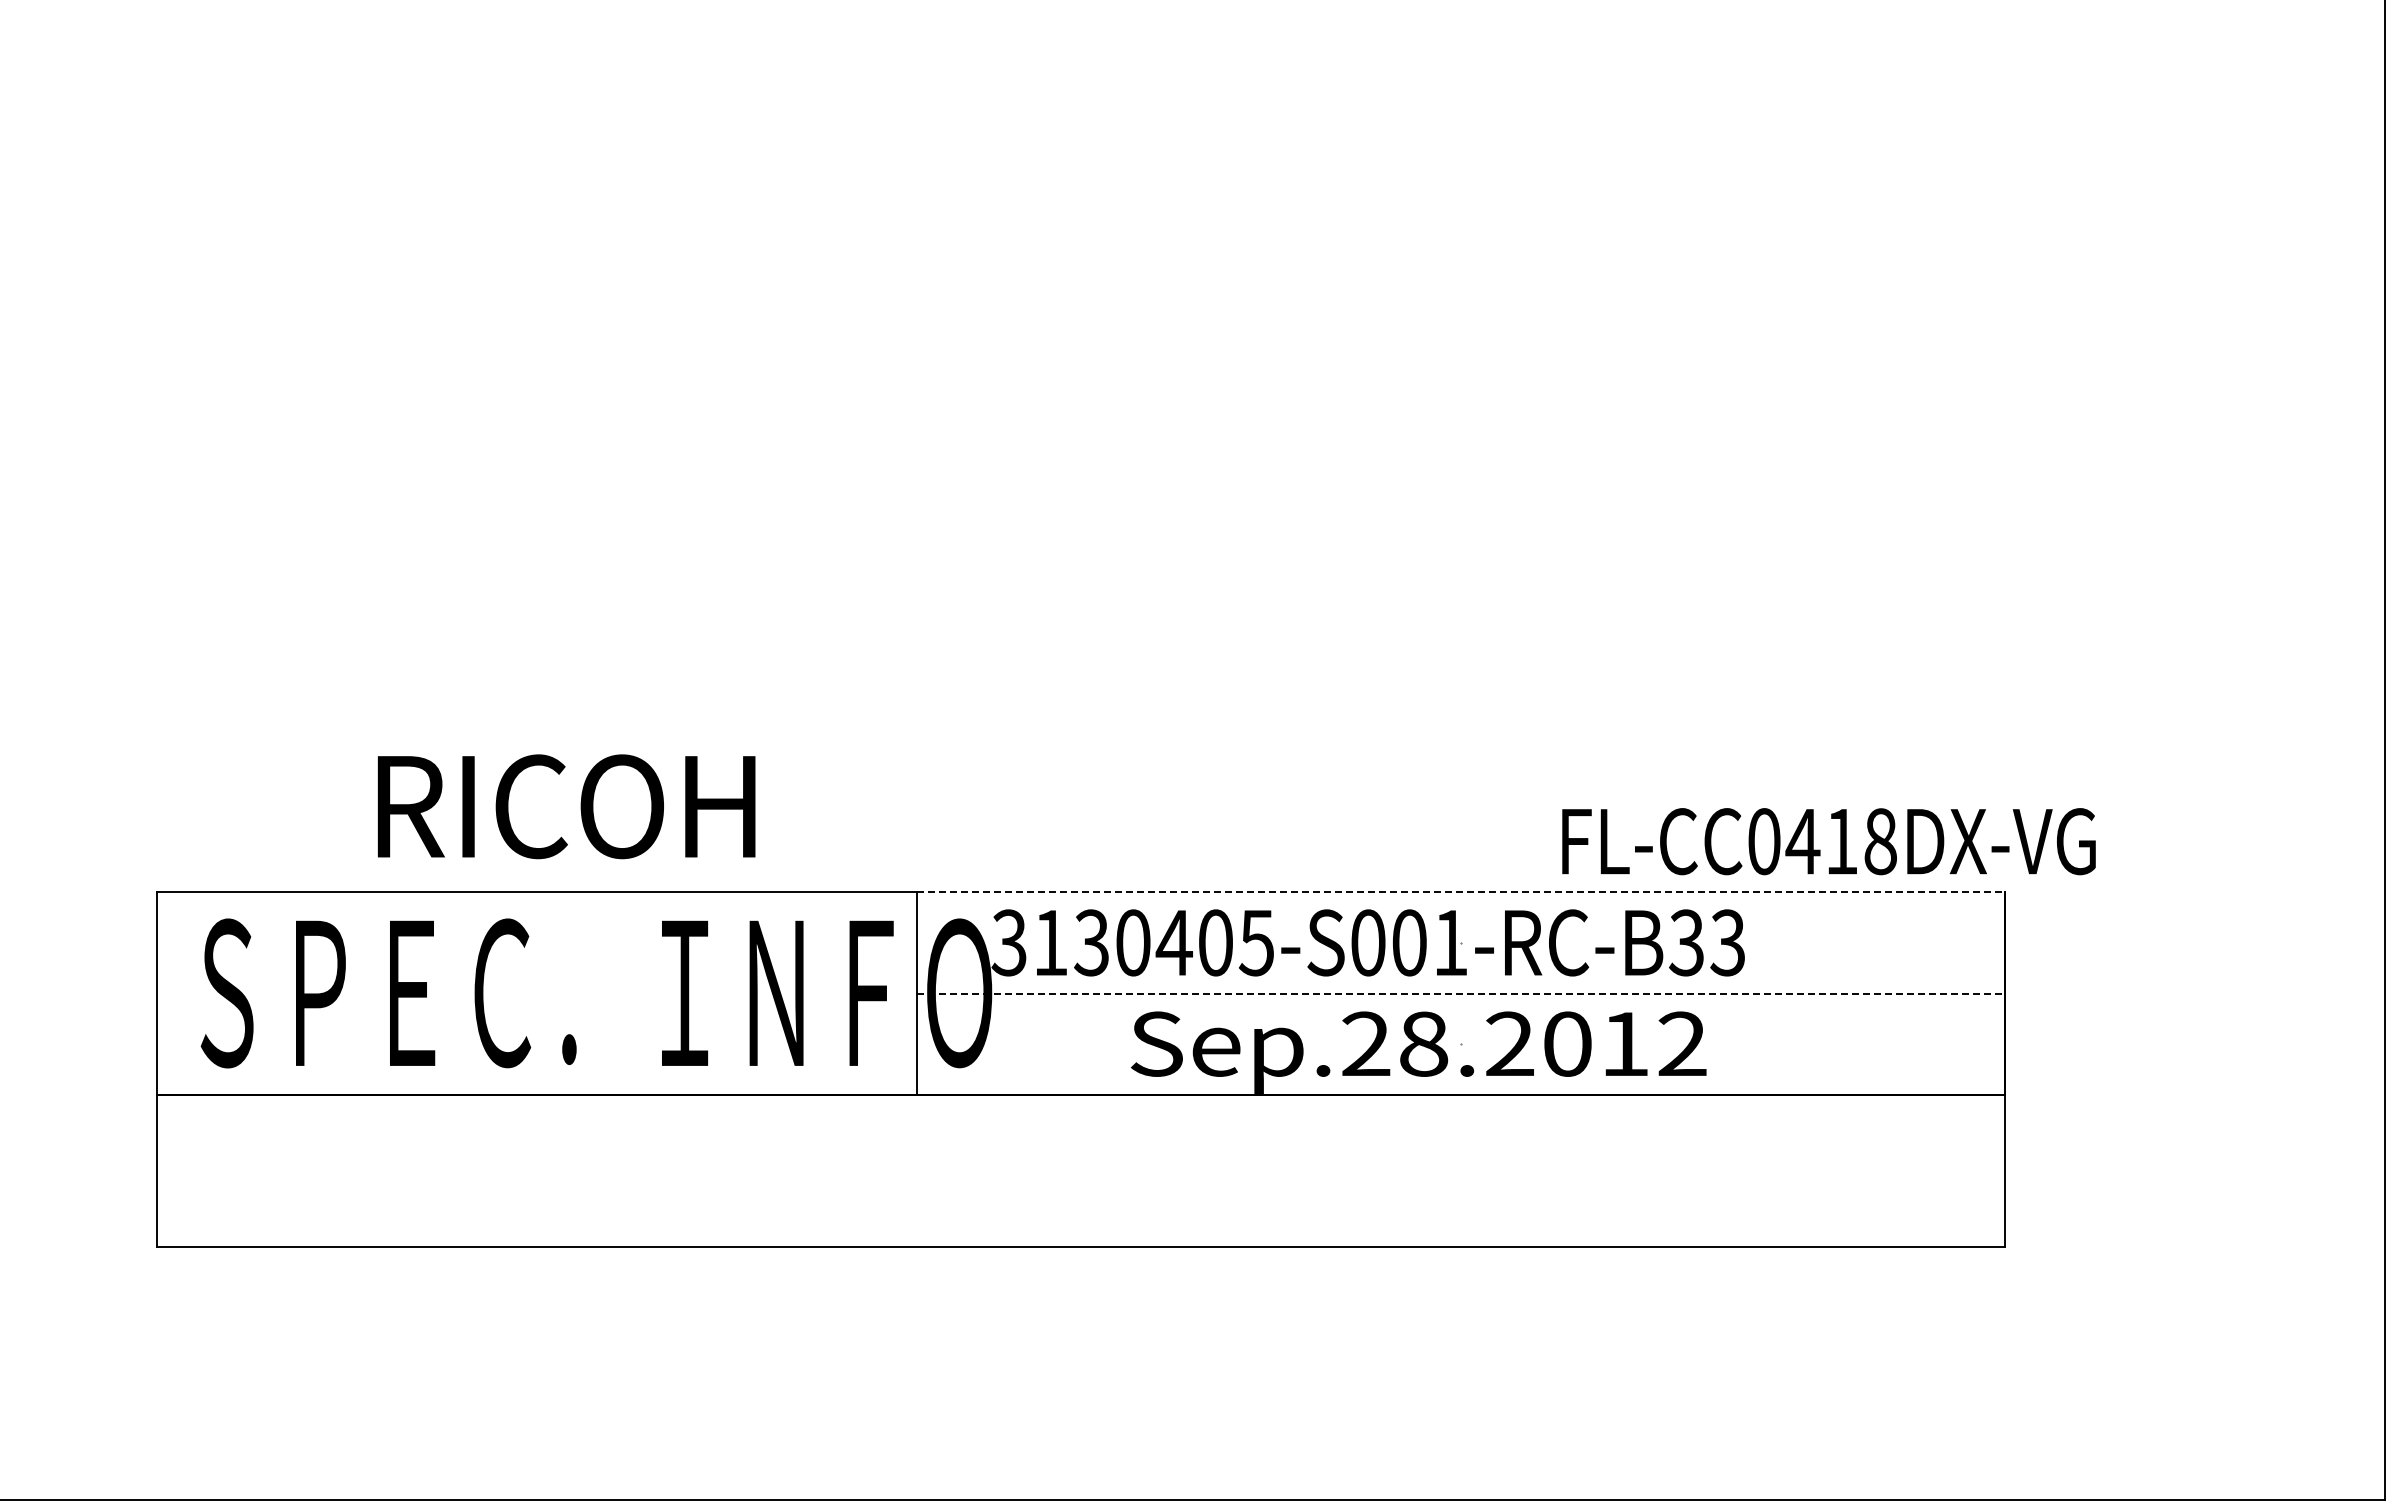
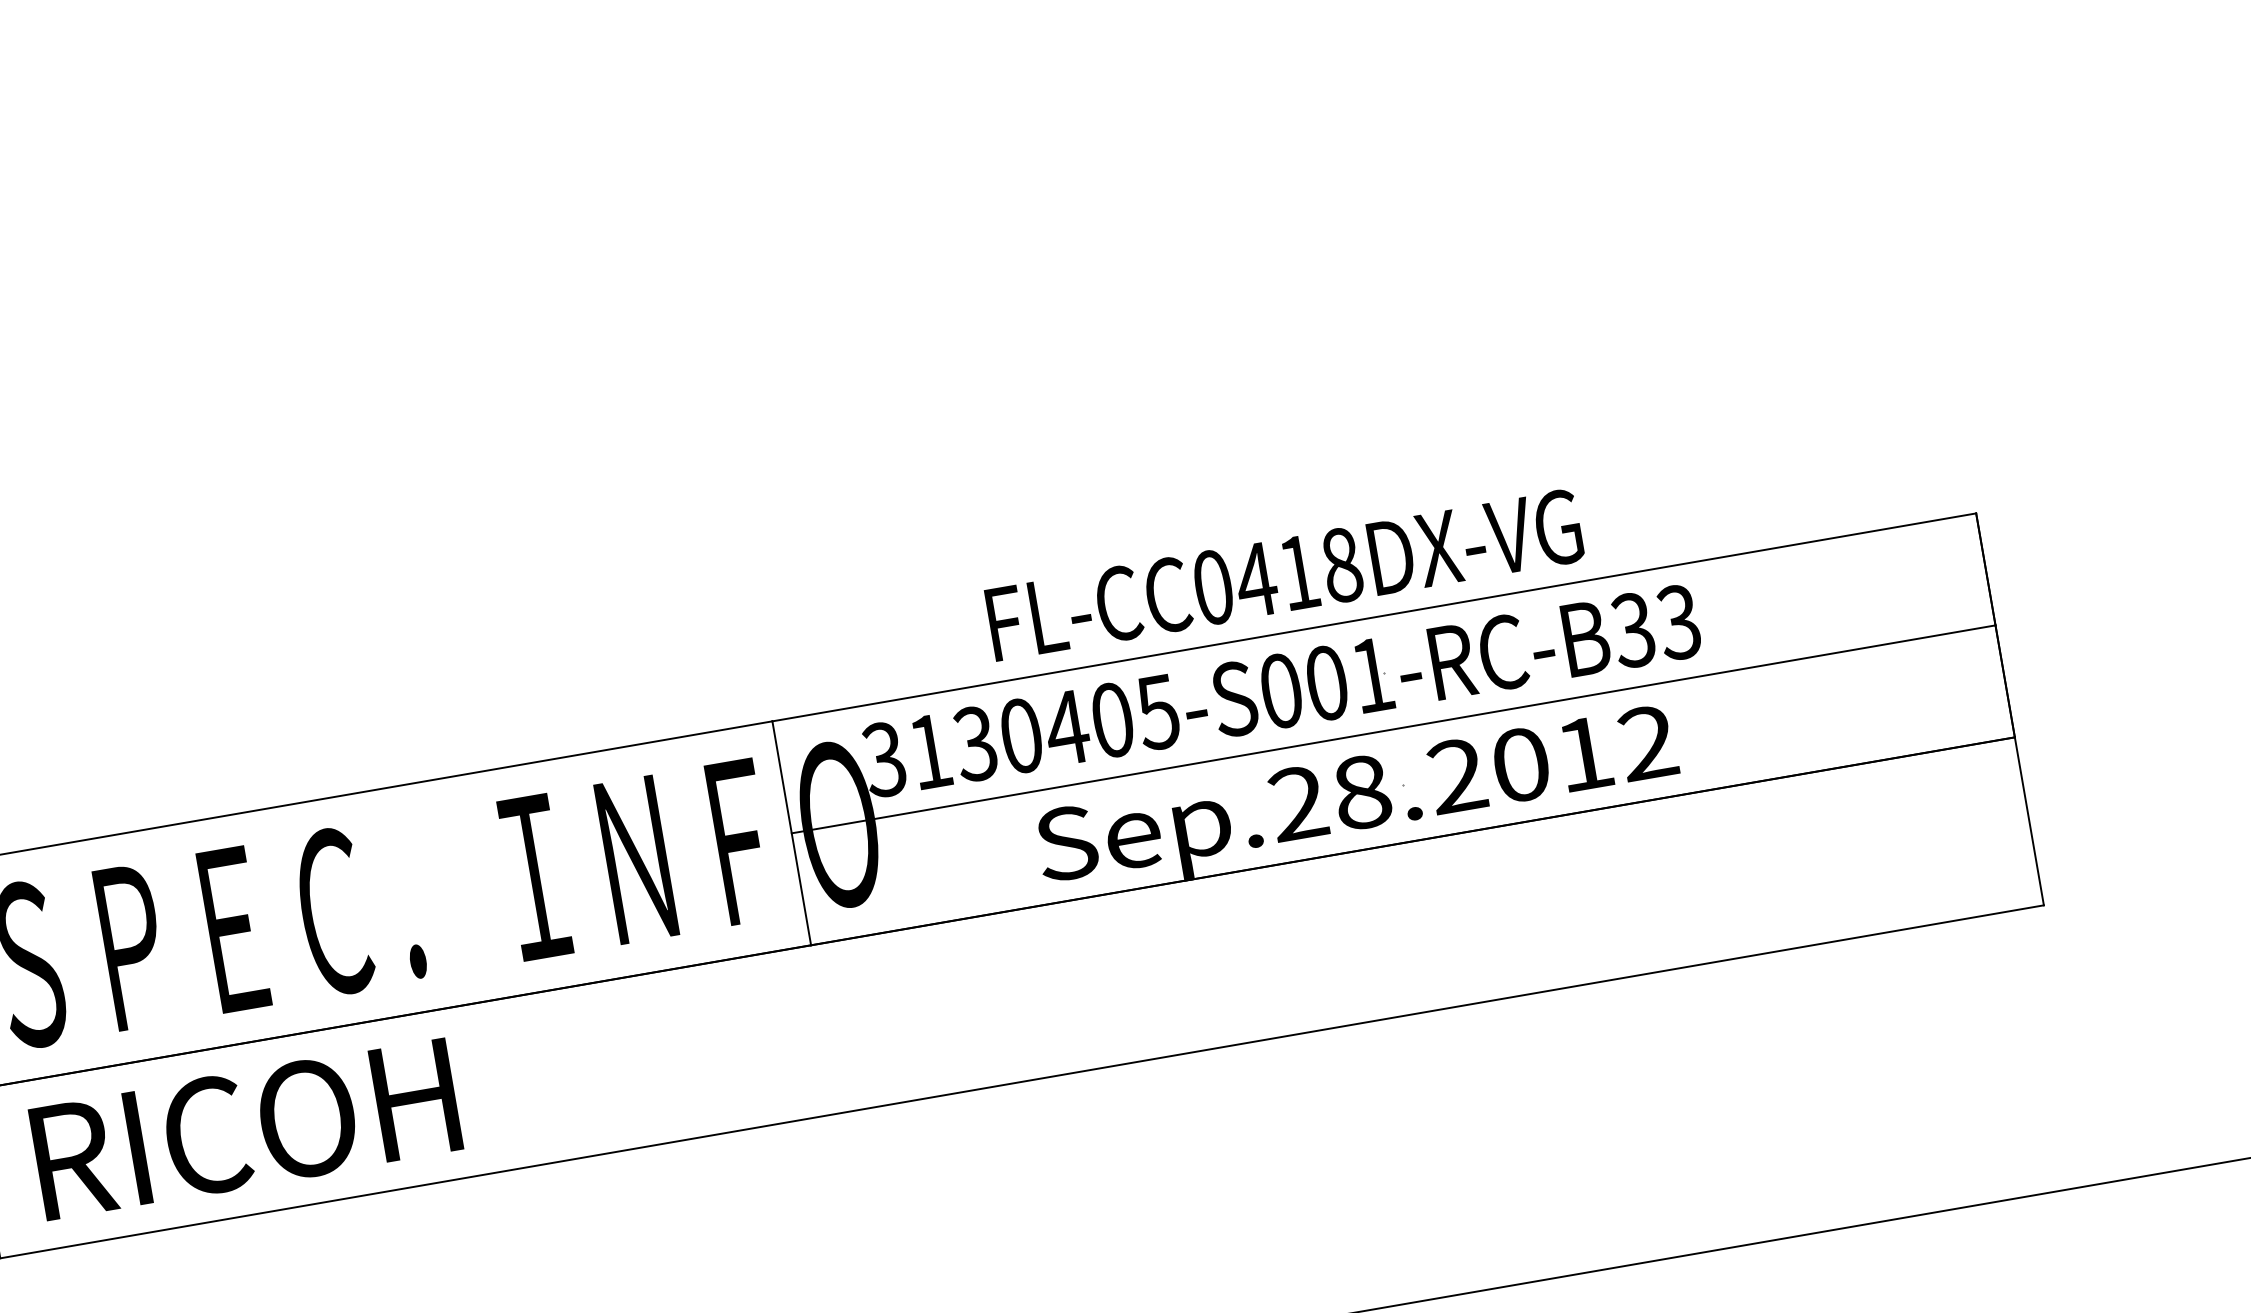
text: (566, 806) -> (245, 1129), moved
text: (1828, 841) -> (1284, 575), moved
line: (1461, 892) -> (1374, 617), dashed -> solid
line: (1461, 993) -> (1394, 729), dashed -> solid

